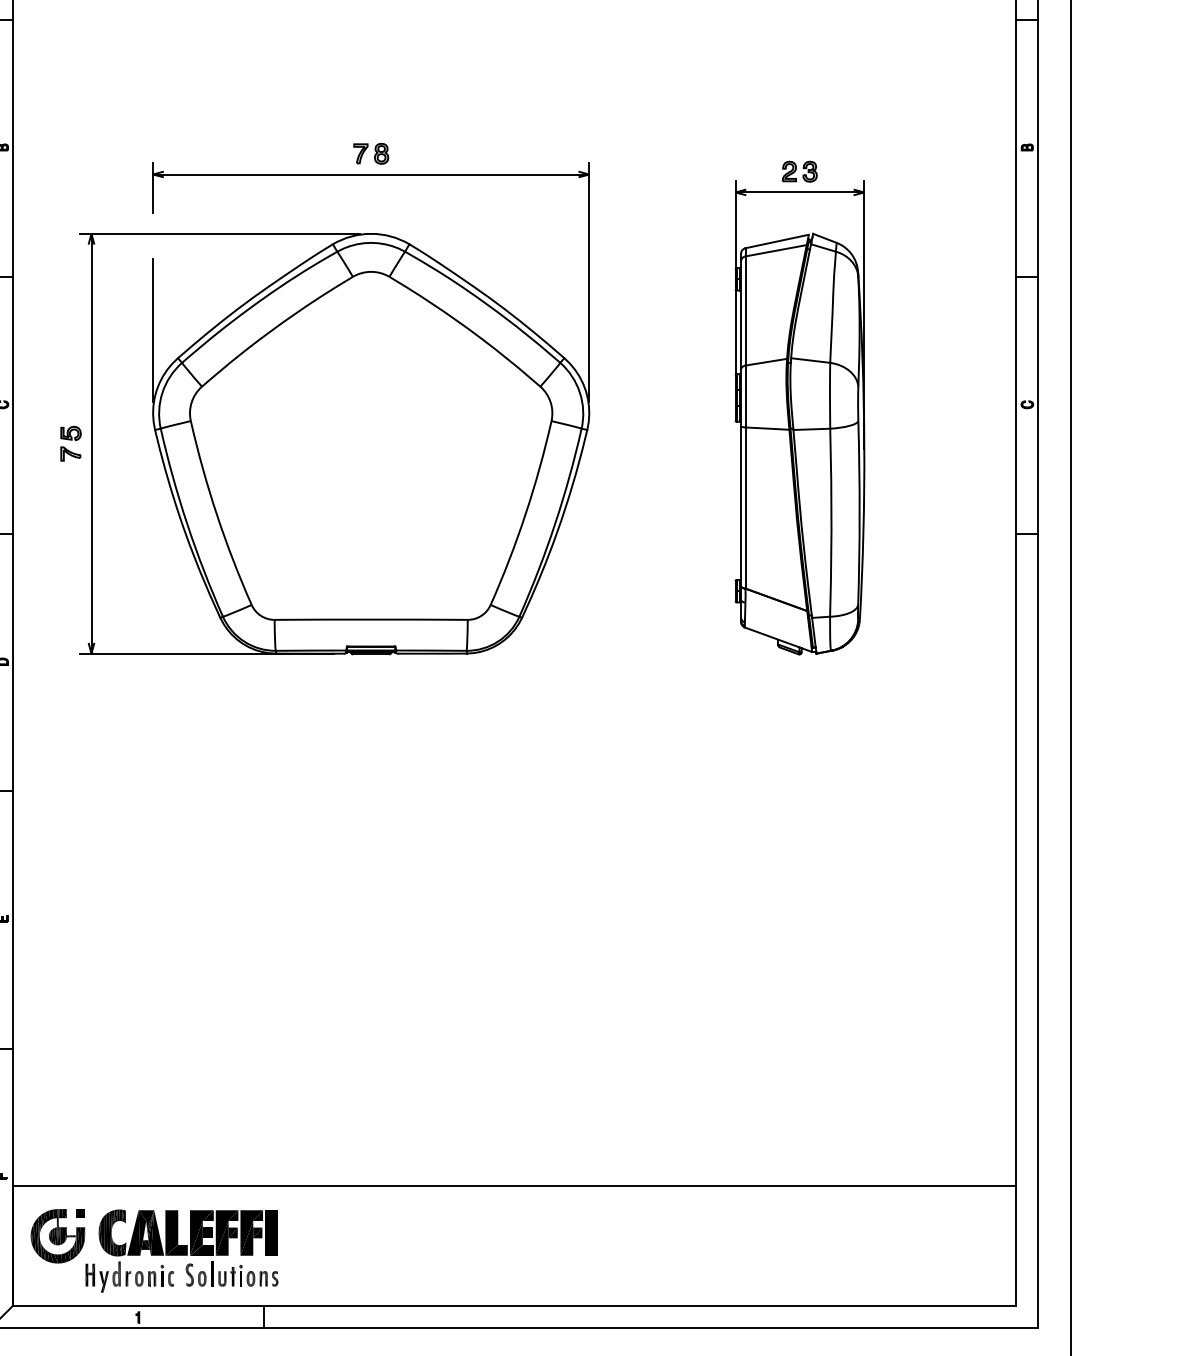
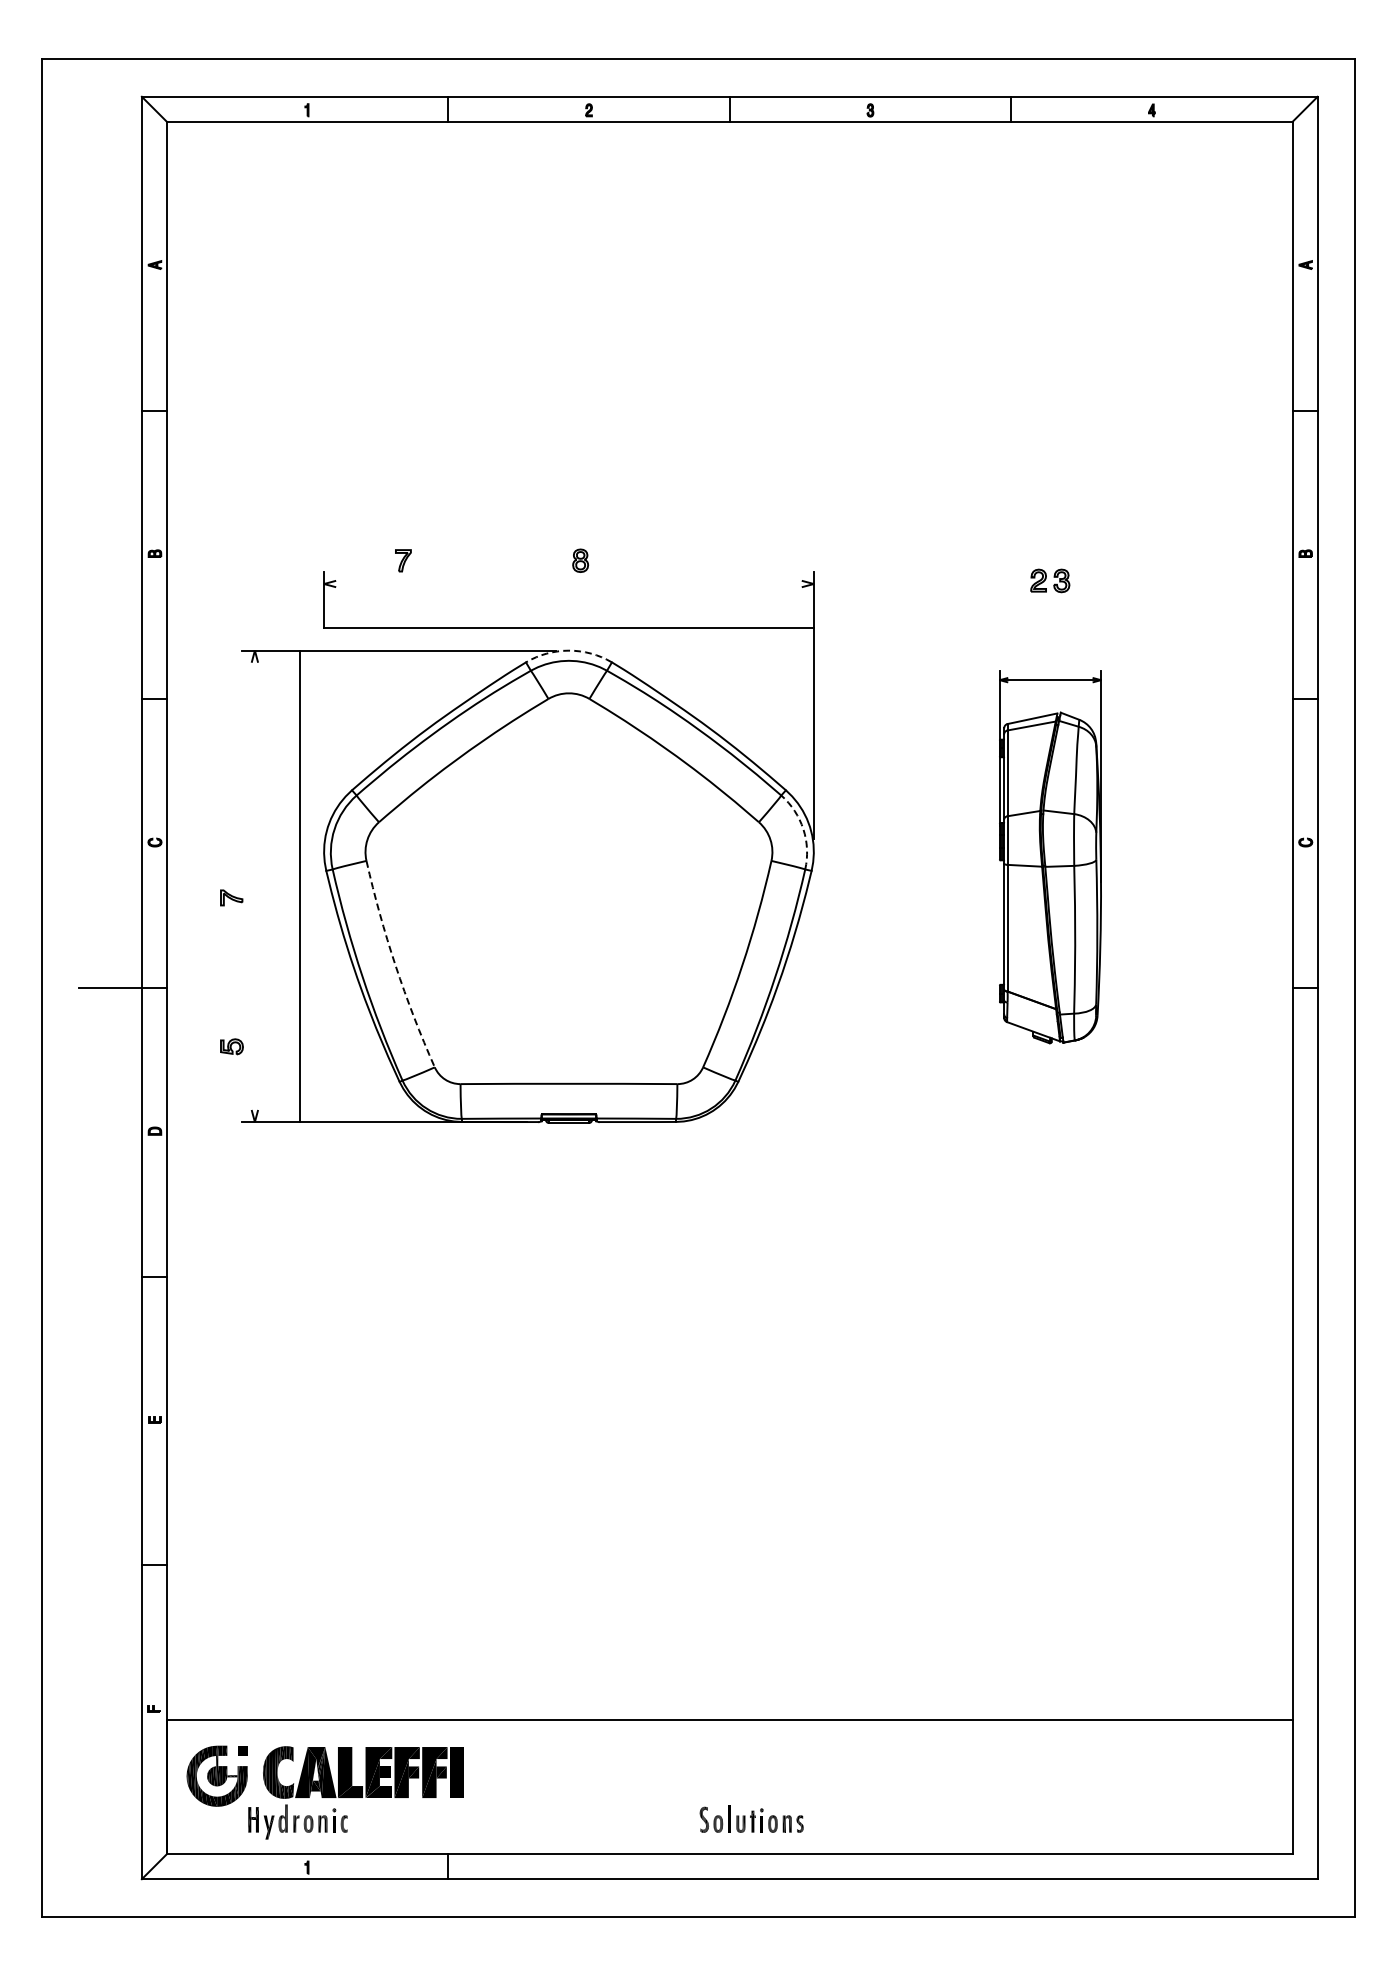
part: (360, 153) -> (403, 560), moved
line: (370, 174) -> (568, 628), moved
arc: (370, 233) -> (568, 650), solid -> dashed
line: (153, 329) -> (324, 758), removed
arc: (580, 393) -> (803, 829), solid -> dashed
part: (800, 418) -> (1050, 857), size x0.7
part: (70, 433) -> (231, 1046), moved
line: (91, 443) -> (299, 886), moved
arc: (216, 514) -> (395, 965), solid -> dashed
part: (231, 1273) -> (751, 1818), moved

